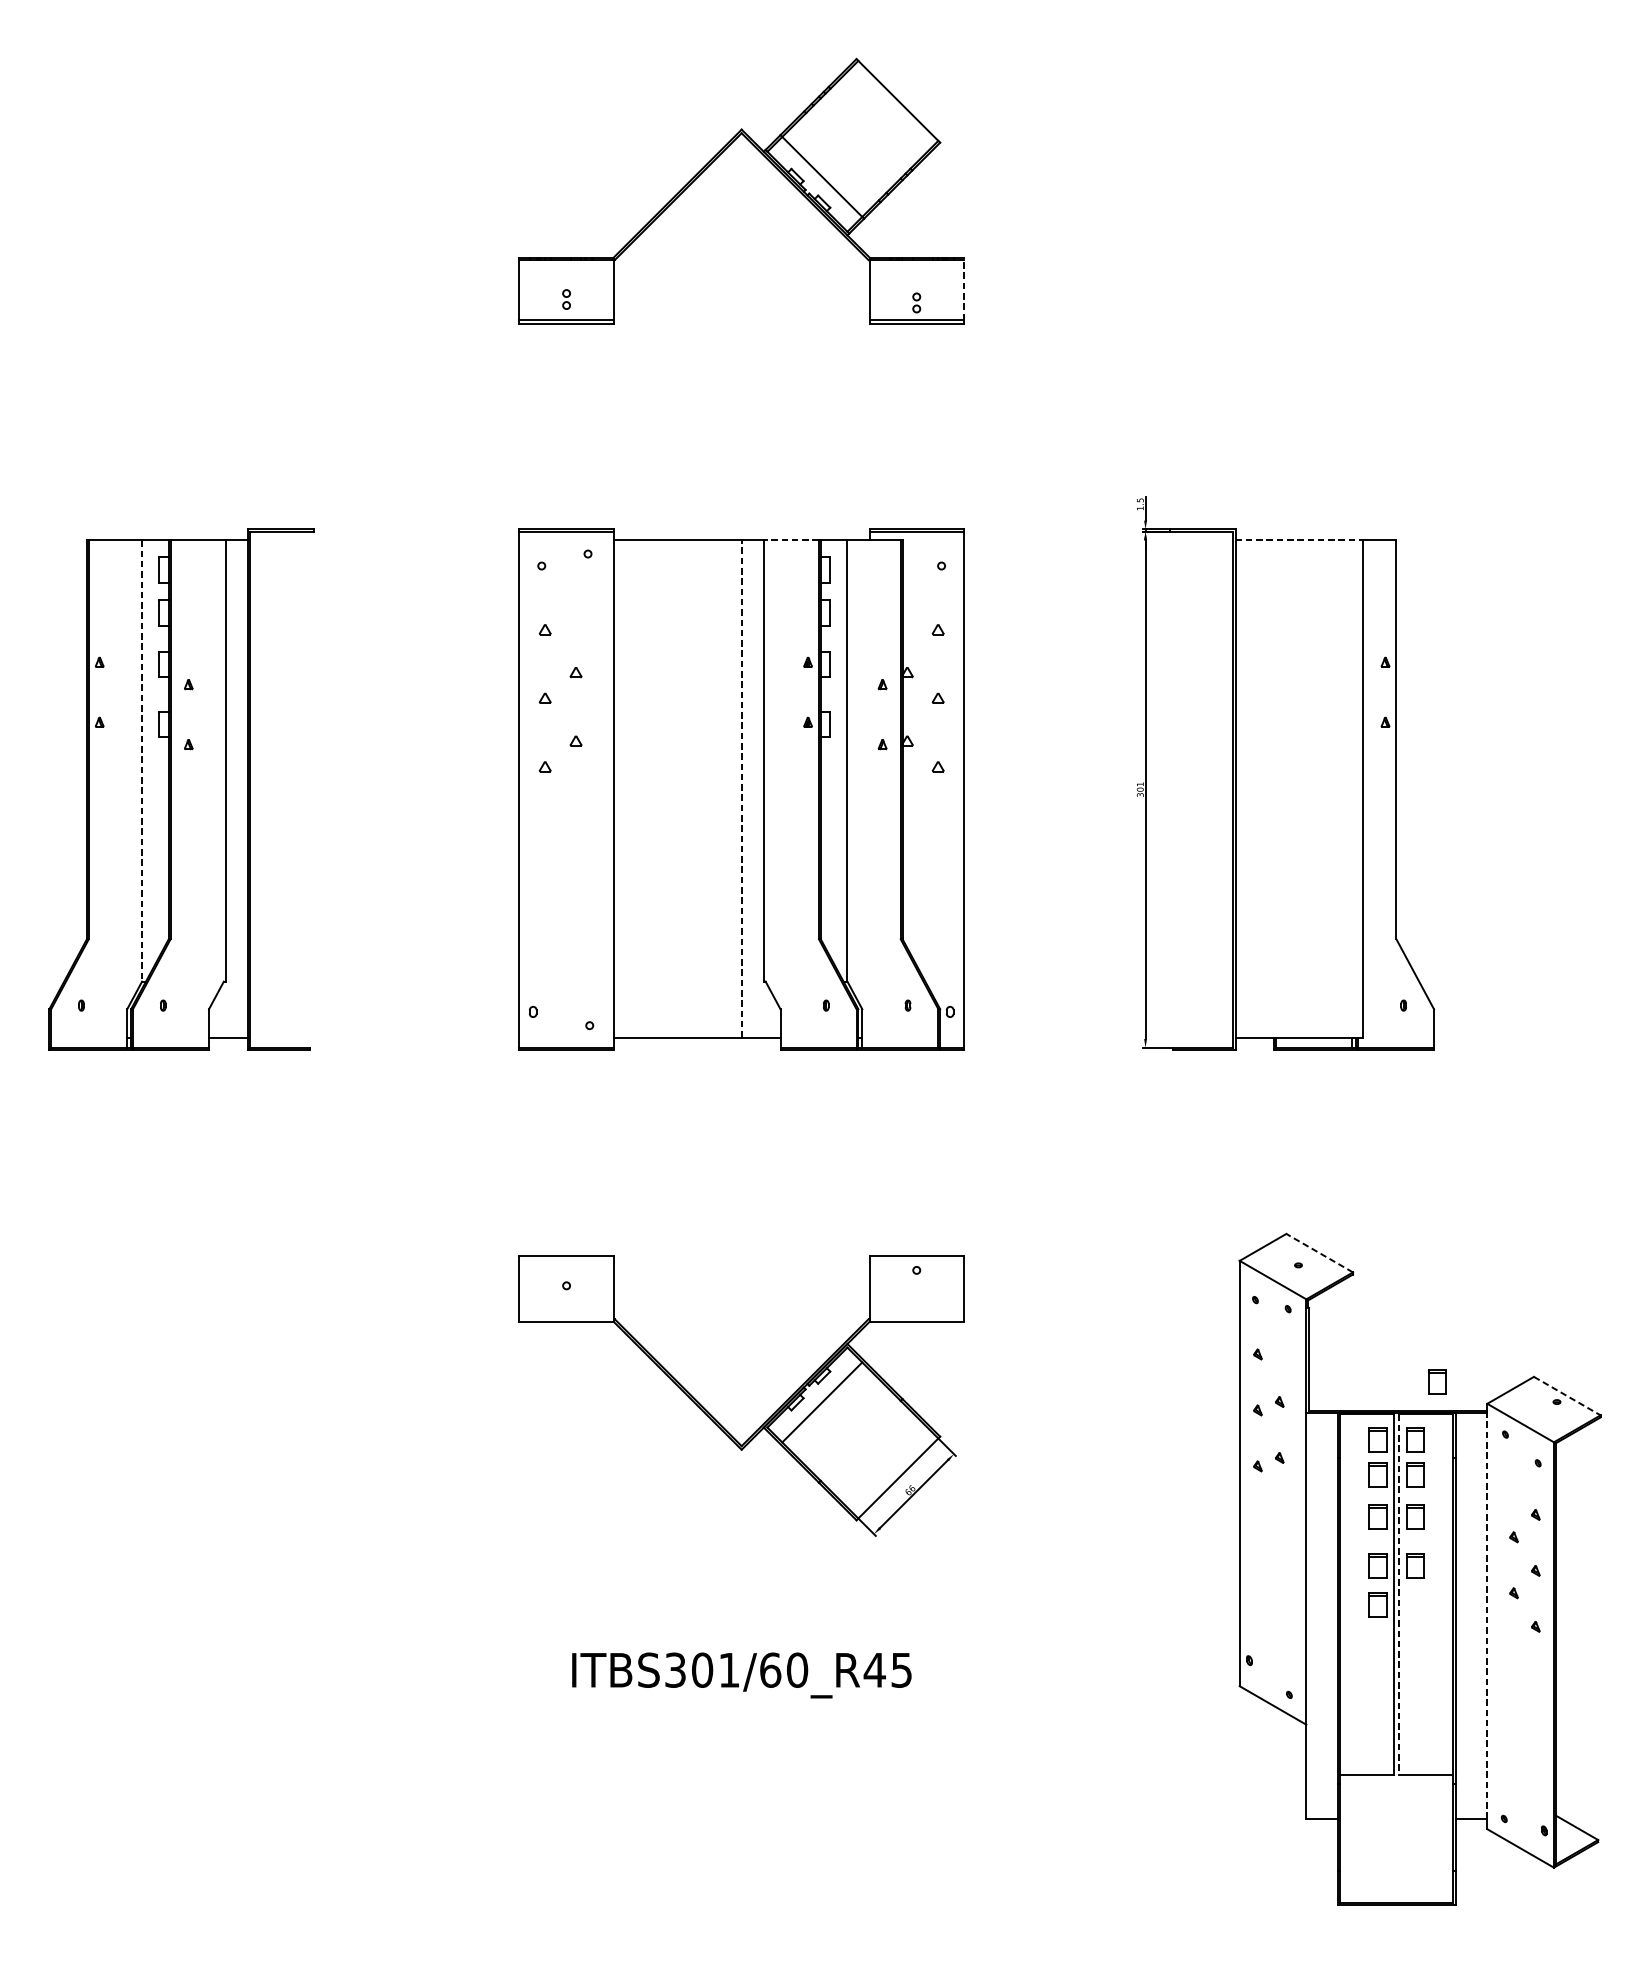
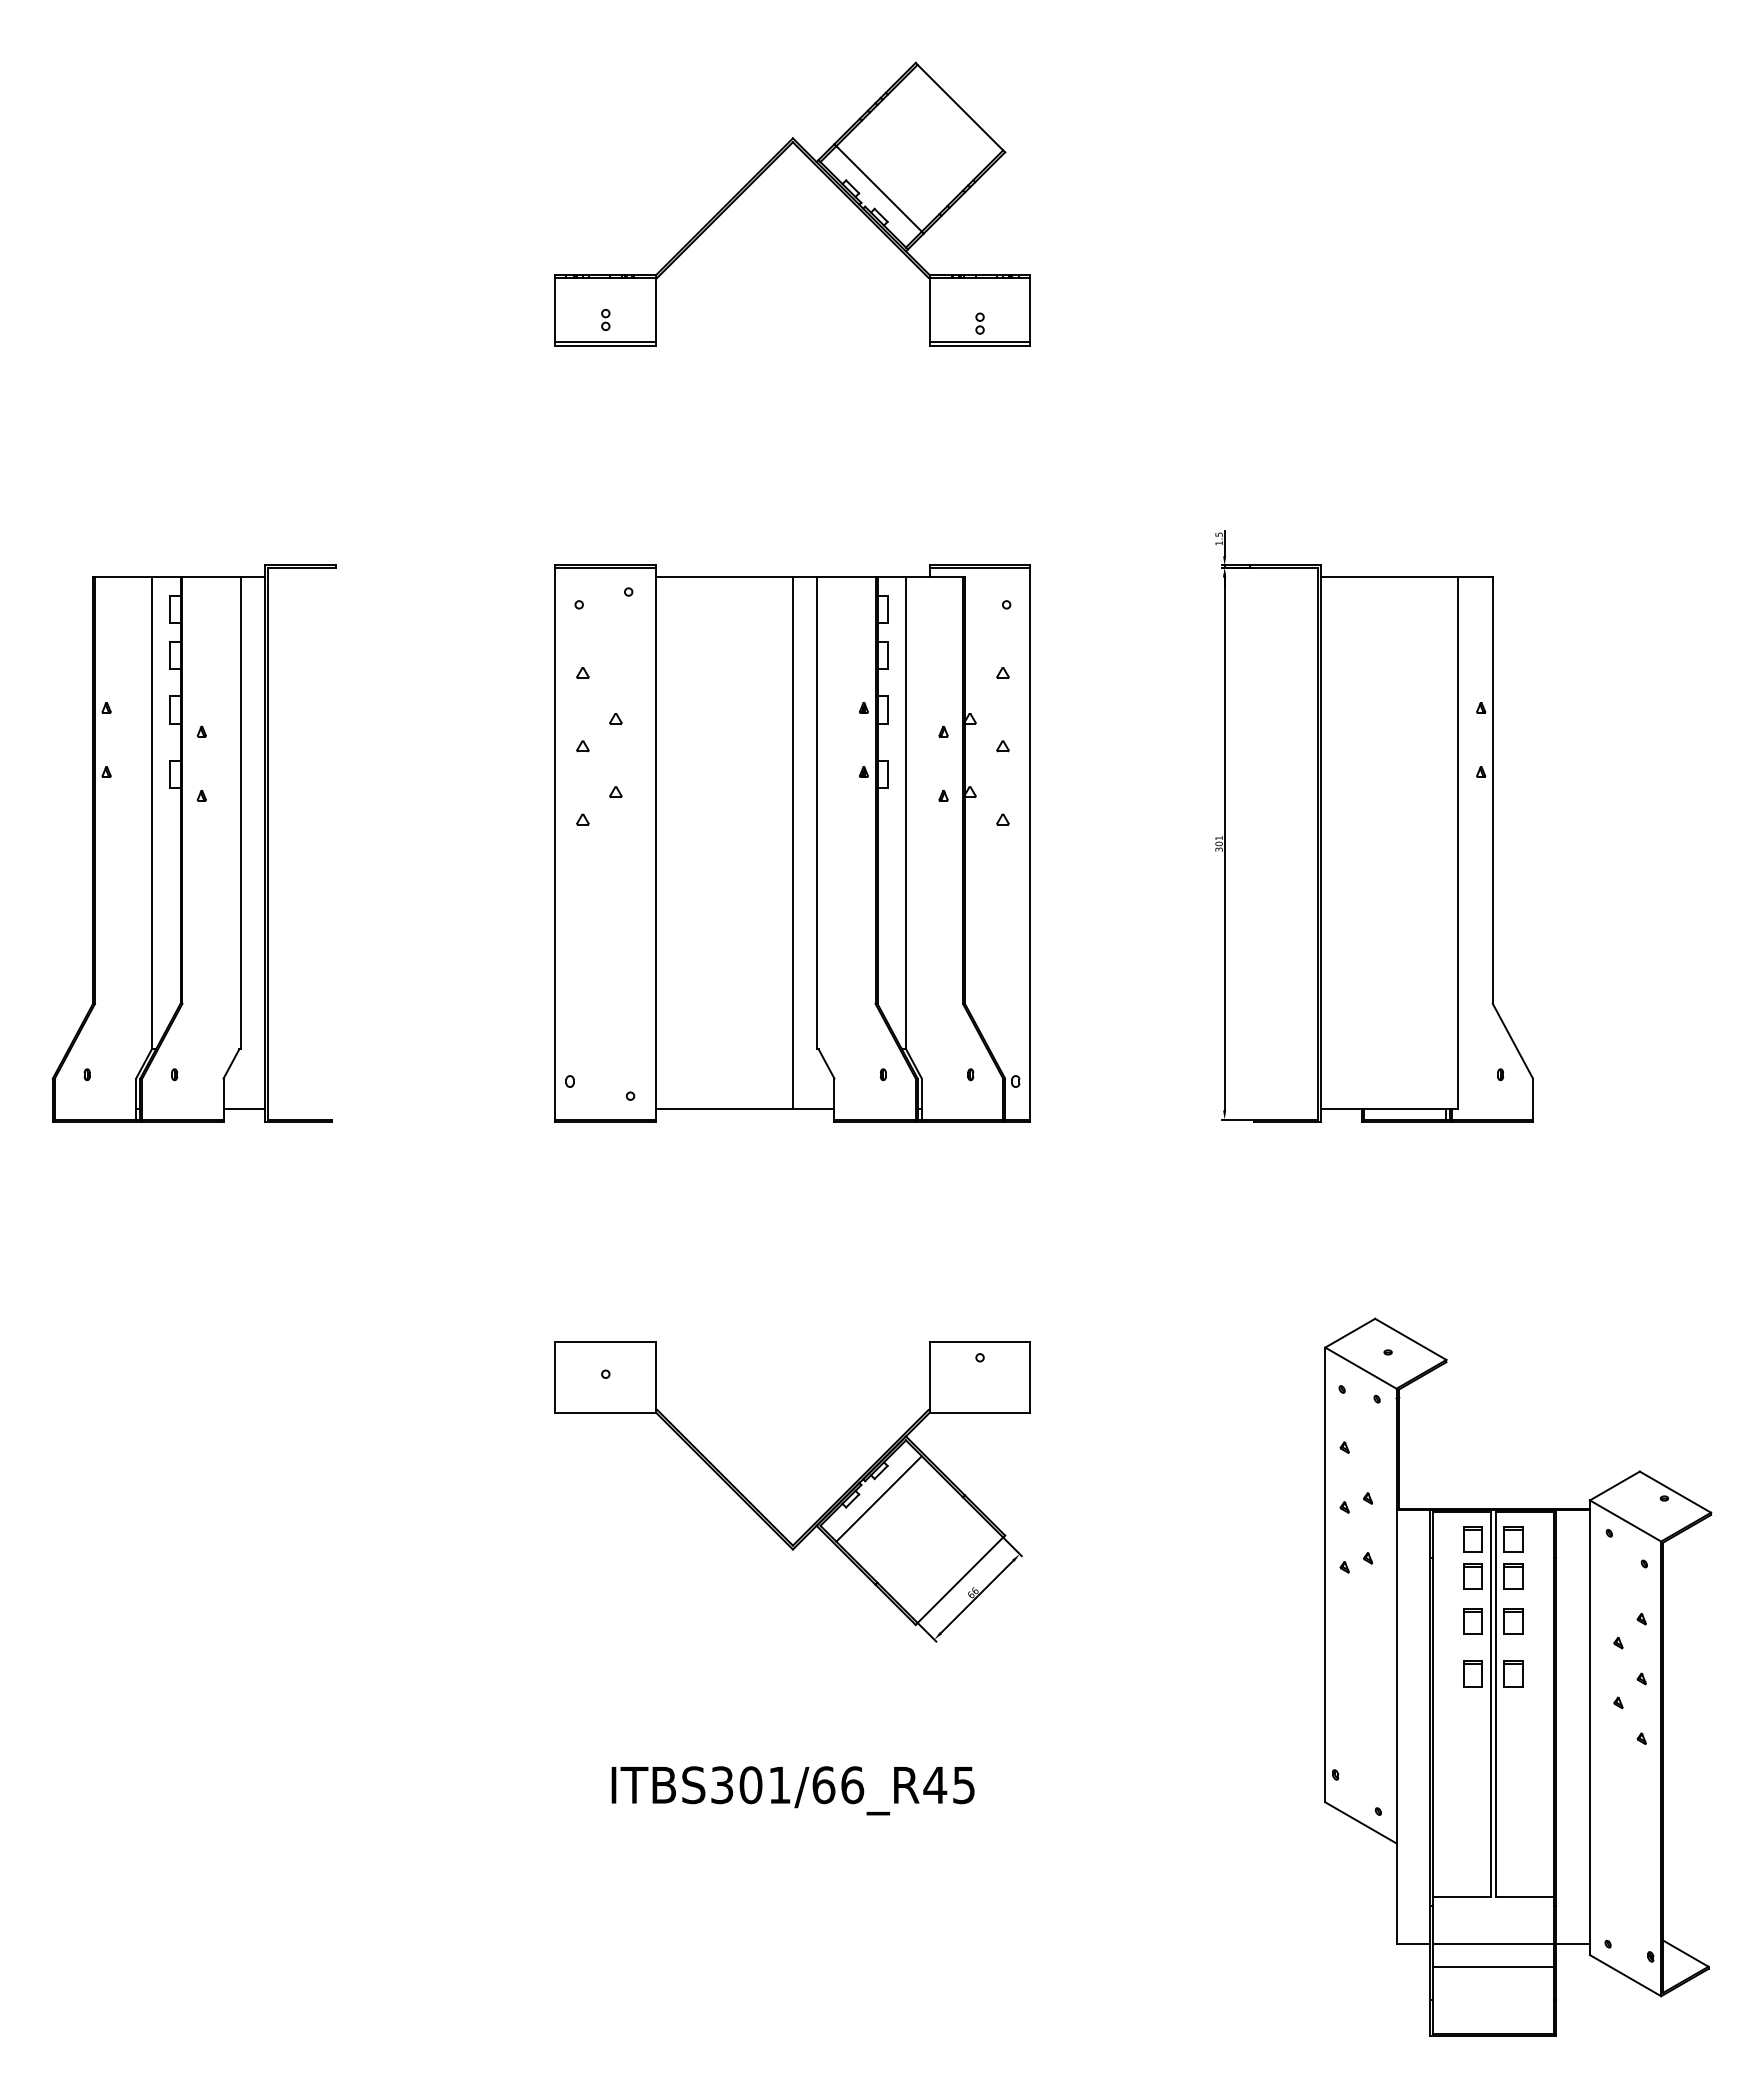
line: (963, 288) -> (1030, 308), dashed -> solid
line: (790, 540) -> (845, 577), dashed -> solid
line: (1299, 540) -> (1389, 577), dashed -> solid
line: (141, 761) -> (151, 813), dashed -> solid
line: (741, 789) -> (792, 843), dashed -> solid
line: (1319, 1253) -> (1410, 1339), dashed -> solid
part: (1437, 1381) -> (1536, 1476), removed
line: (1567, 1396) -> (1675, 1492), dashed -> solid
line: (1399, 1594) -> (1496, 1704), dashed -> solid
part: (1377, 1605) -> (1472, 1715), removed
line: (1486, 1615) -> (1589, 1726), dashed -> solid
text: (797, 1669) -> (852, 1784), ITBS301/60_R45 -> ITBS301/66_R45
line: (1396, 1819) -> (1492, 1944), added
line: (1396, 1840) -> (1492, 1967), added

